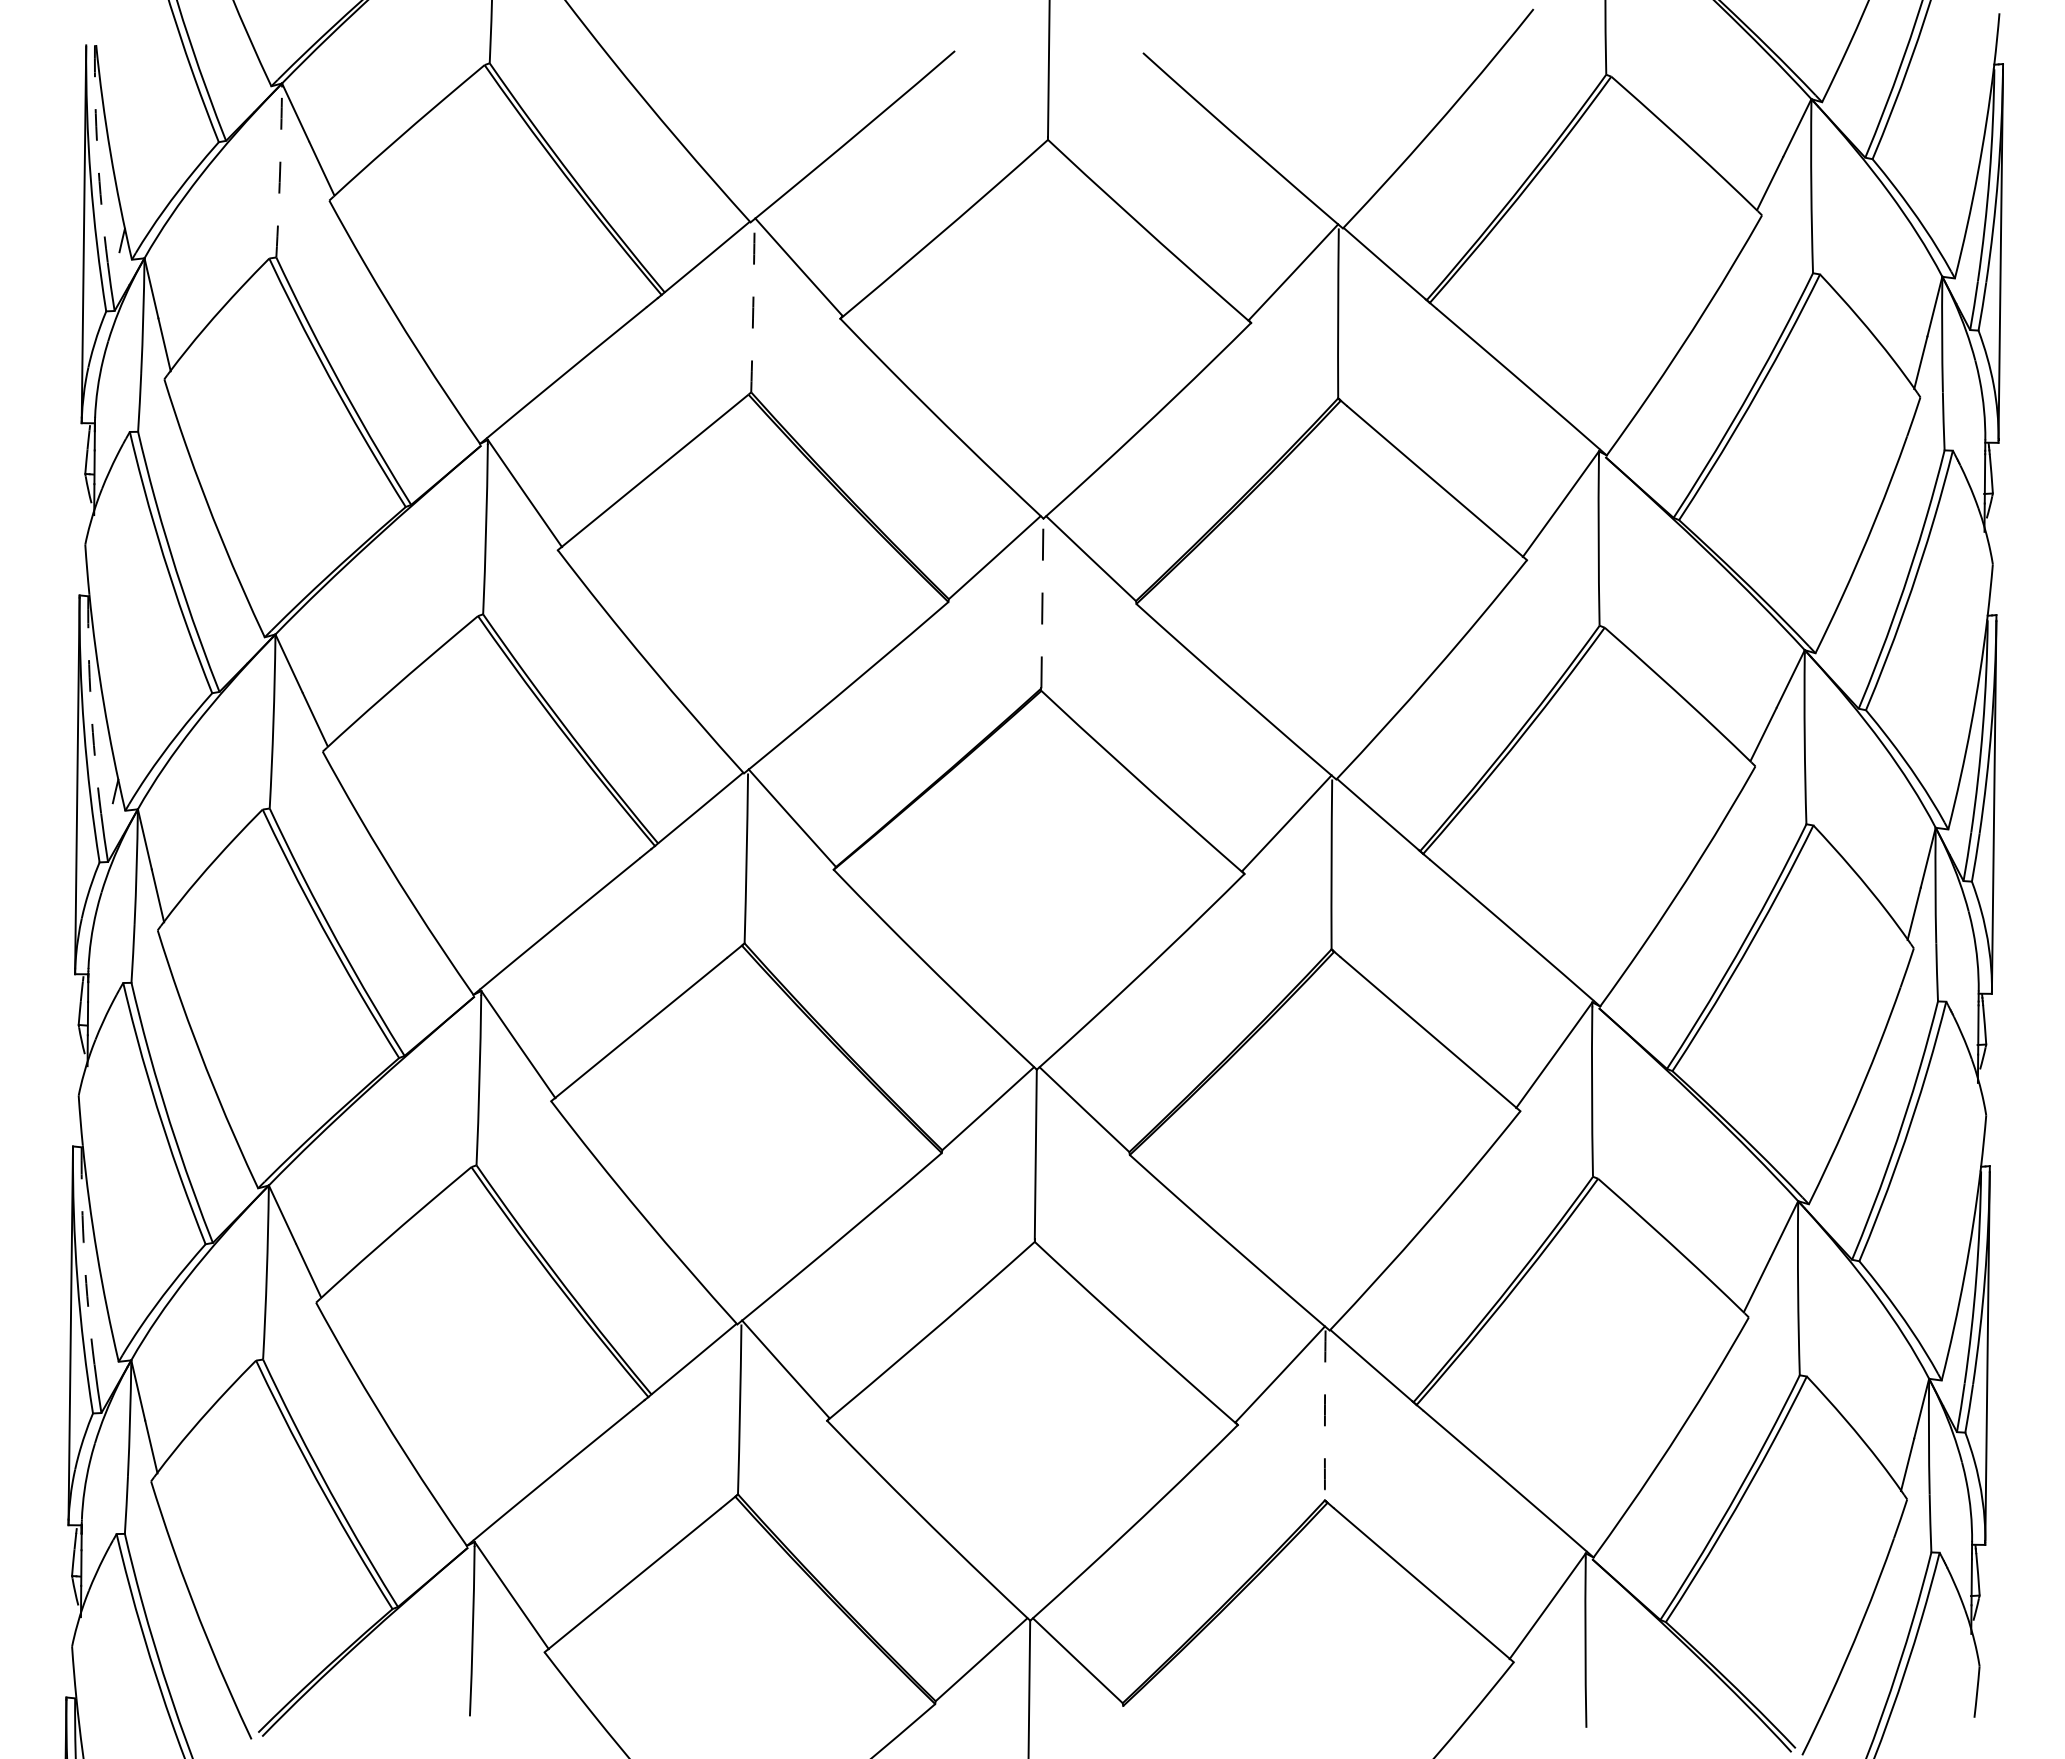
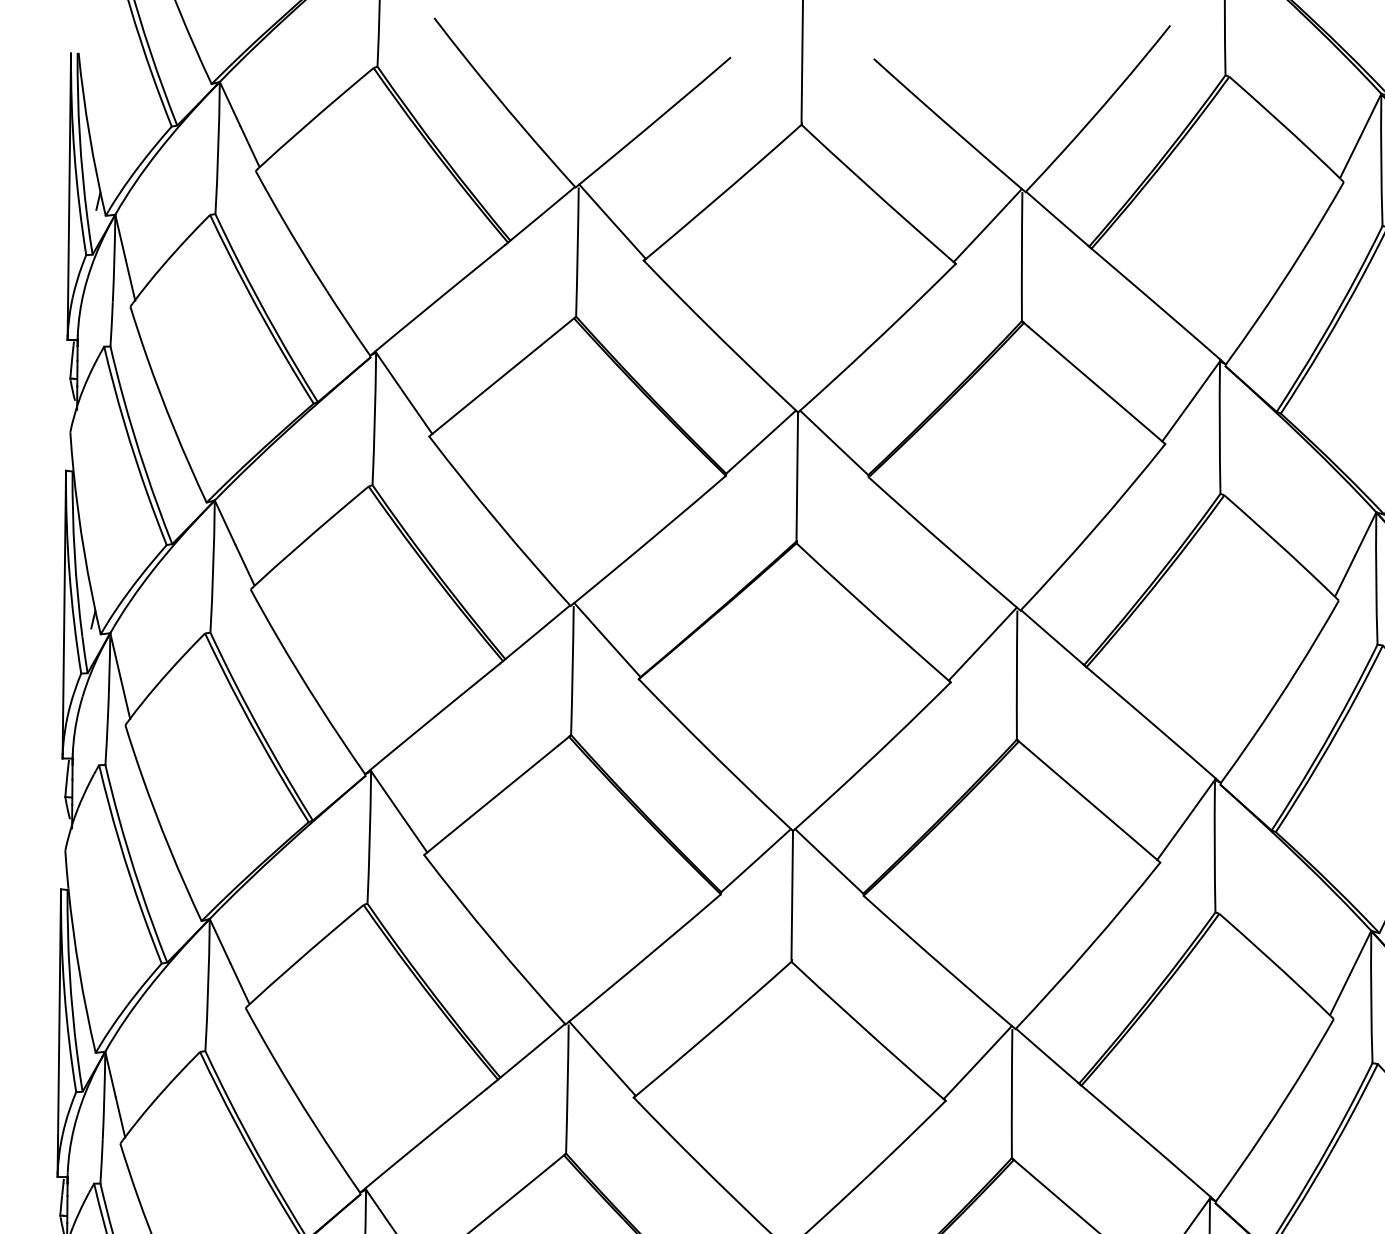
arc: (97, 154) -> (79, 135), dashed -> solid
arc: (280, 171) -> (218, 148), dashed -> solid
arc: (753, 307) -> (577, 252), dashed -> solid
line: (1042, 603) -> (797, 476), dashed -> solid
arc: (91, 705) -> (75, 554), dashed -> solid
arc: (84, 1256) -> (69, 972), dashed -> solid
arc: (1324, 1415) -> (1011, 1093), dashed -> solid

